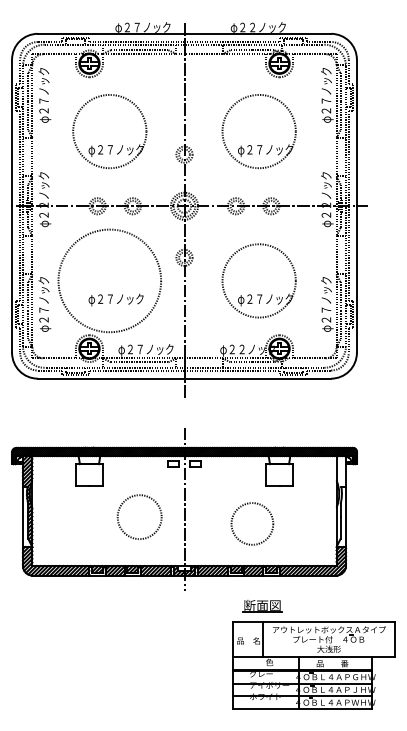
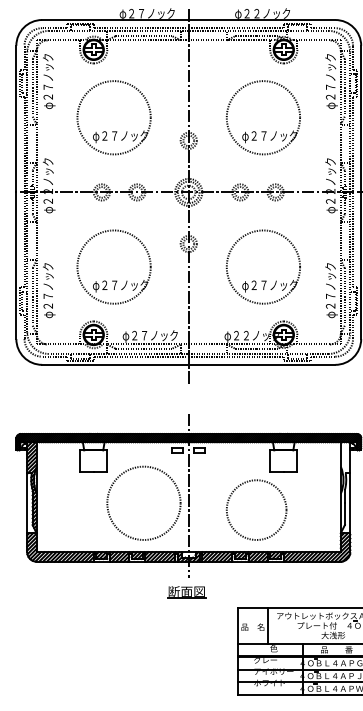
circle: (109, 280) -> (113, 266), size x0.71
circle: (139, 516) -> (143, 502), size x1.67
circle: (252, 523) -> (256, 509), size x1.43
part: (262, 606) -> (186, 592), moved

